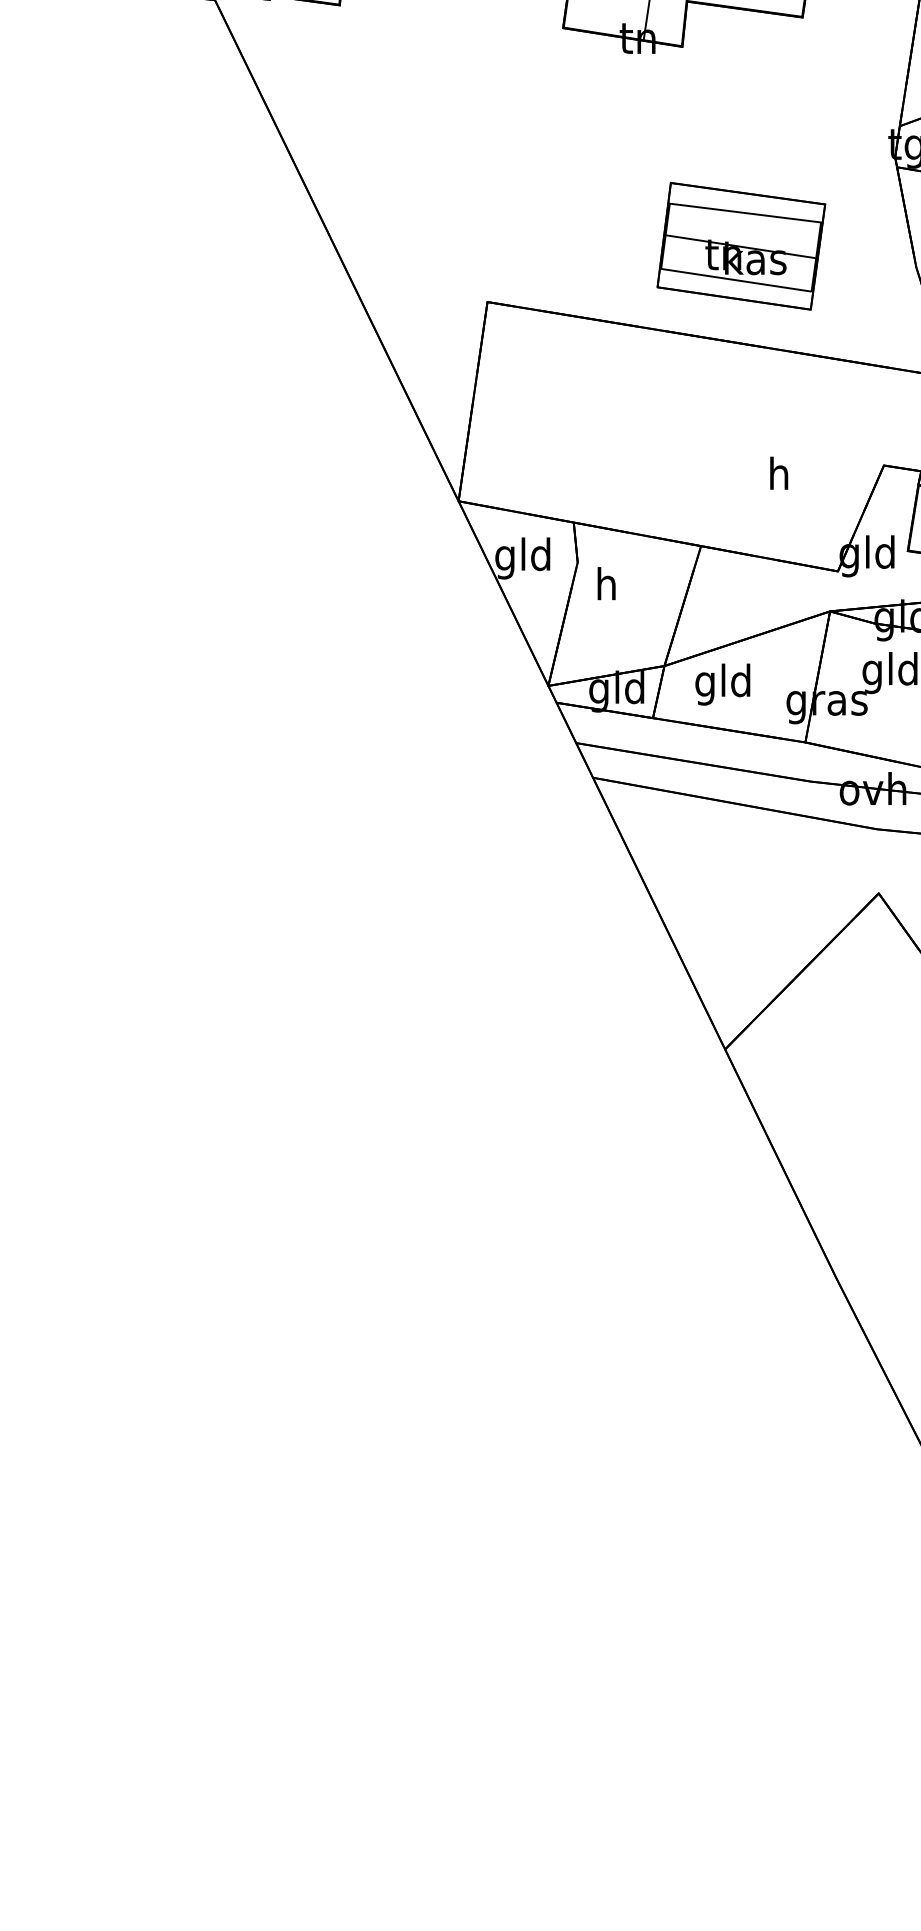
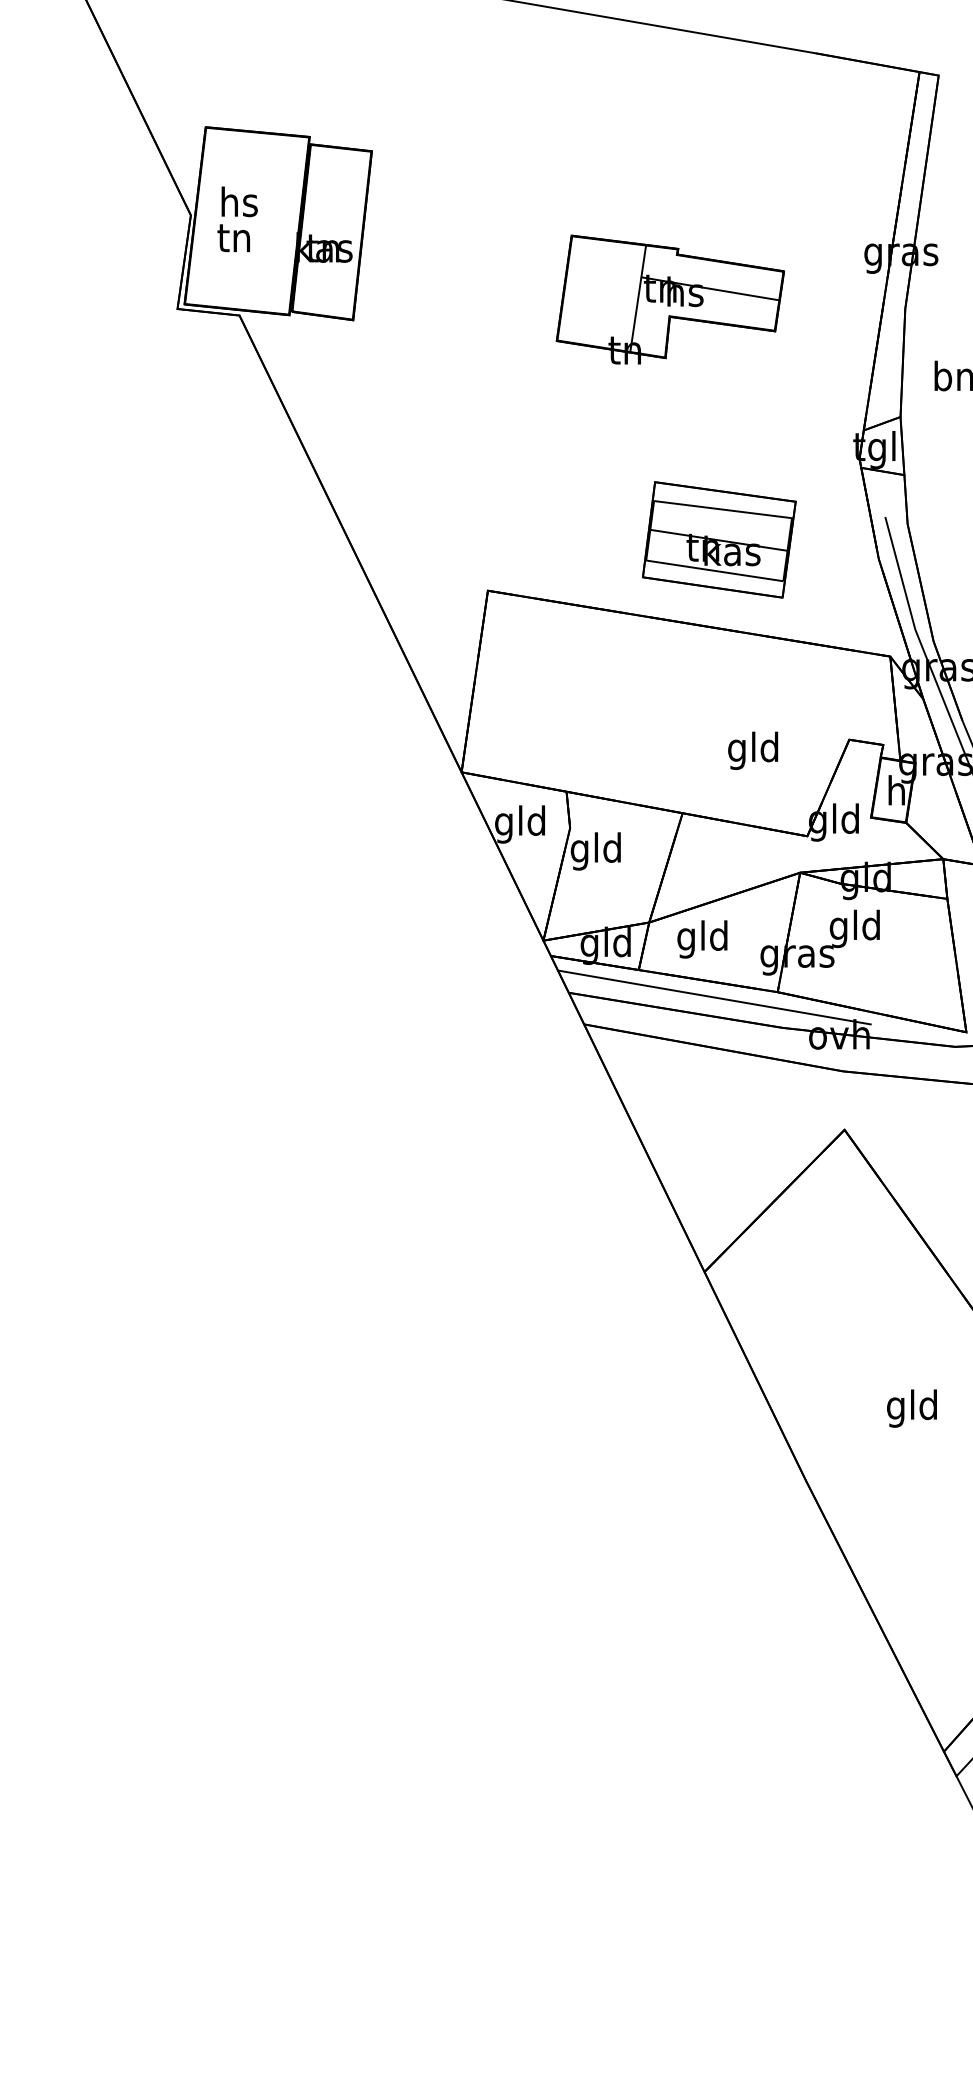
text: (778, 477) -> (753, 750), h -> gld
text: (605, 588) -> (595, 851), h -> gld
line: (734, 748) -> (713, 997), added

